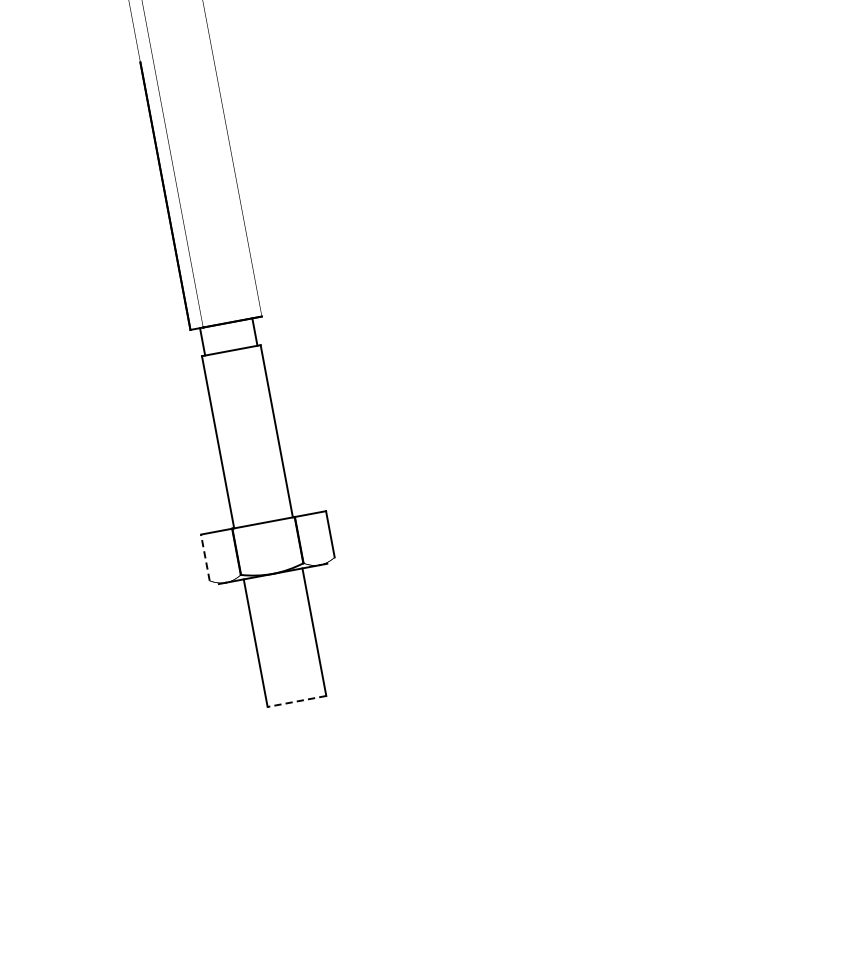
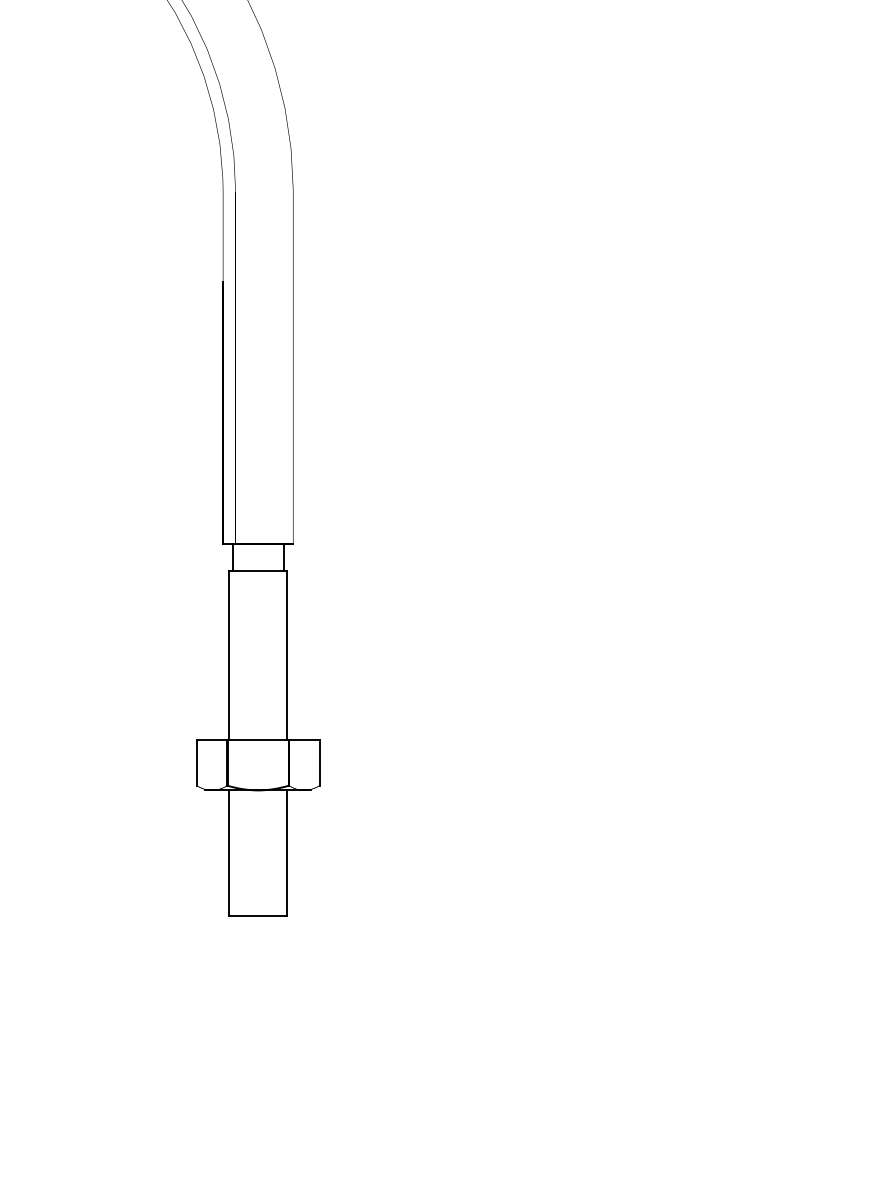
line: (205, 558) -> (196, 763), dashed -> solid
line: (297, 701) -> (258, 915), dashed -> solid

